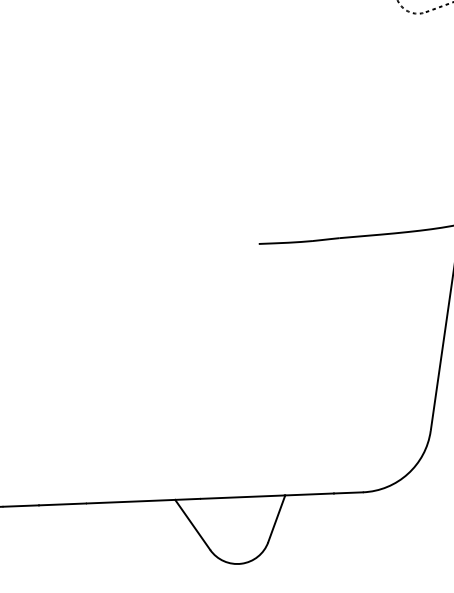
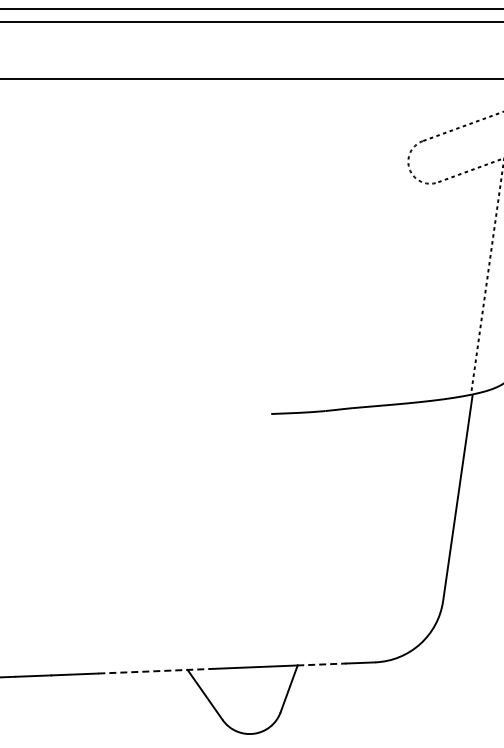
line: (309, 494) -> (321, 664), solid -> dashed
line: (144, 501) -> (156, 671), solid -> dashed

